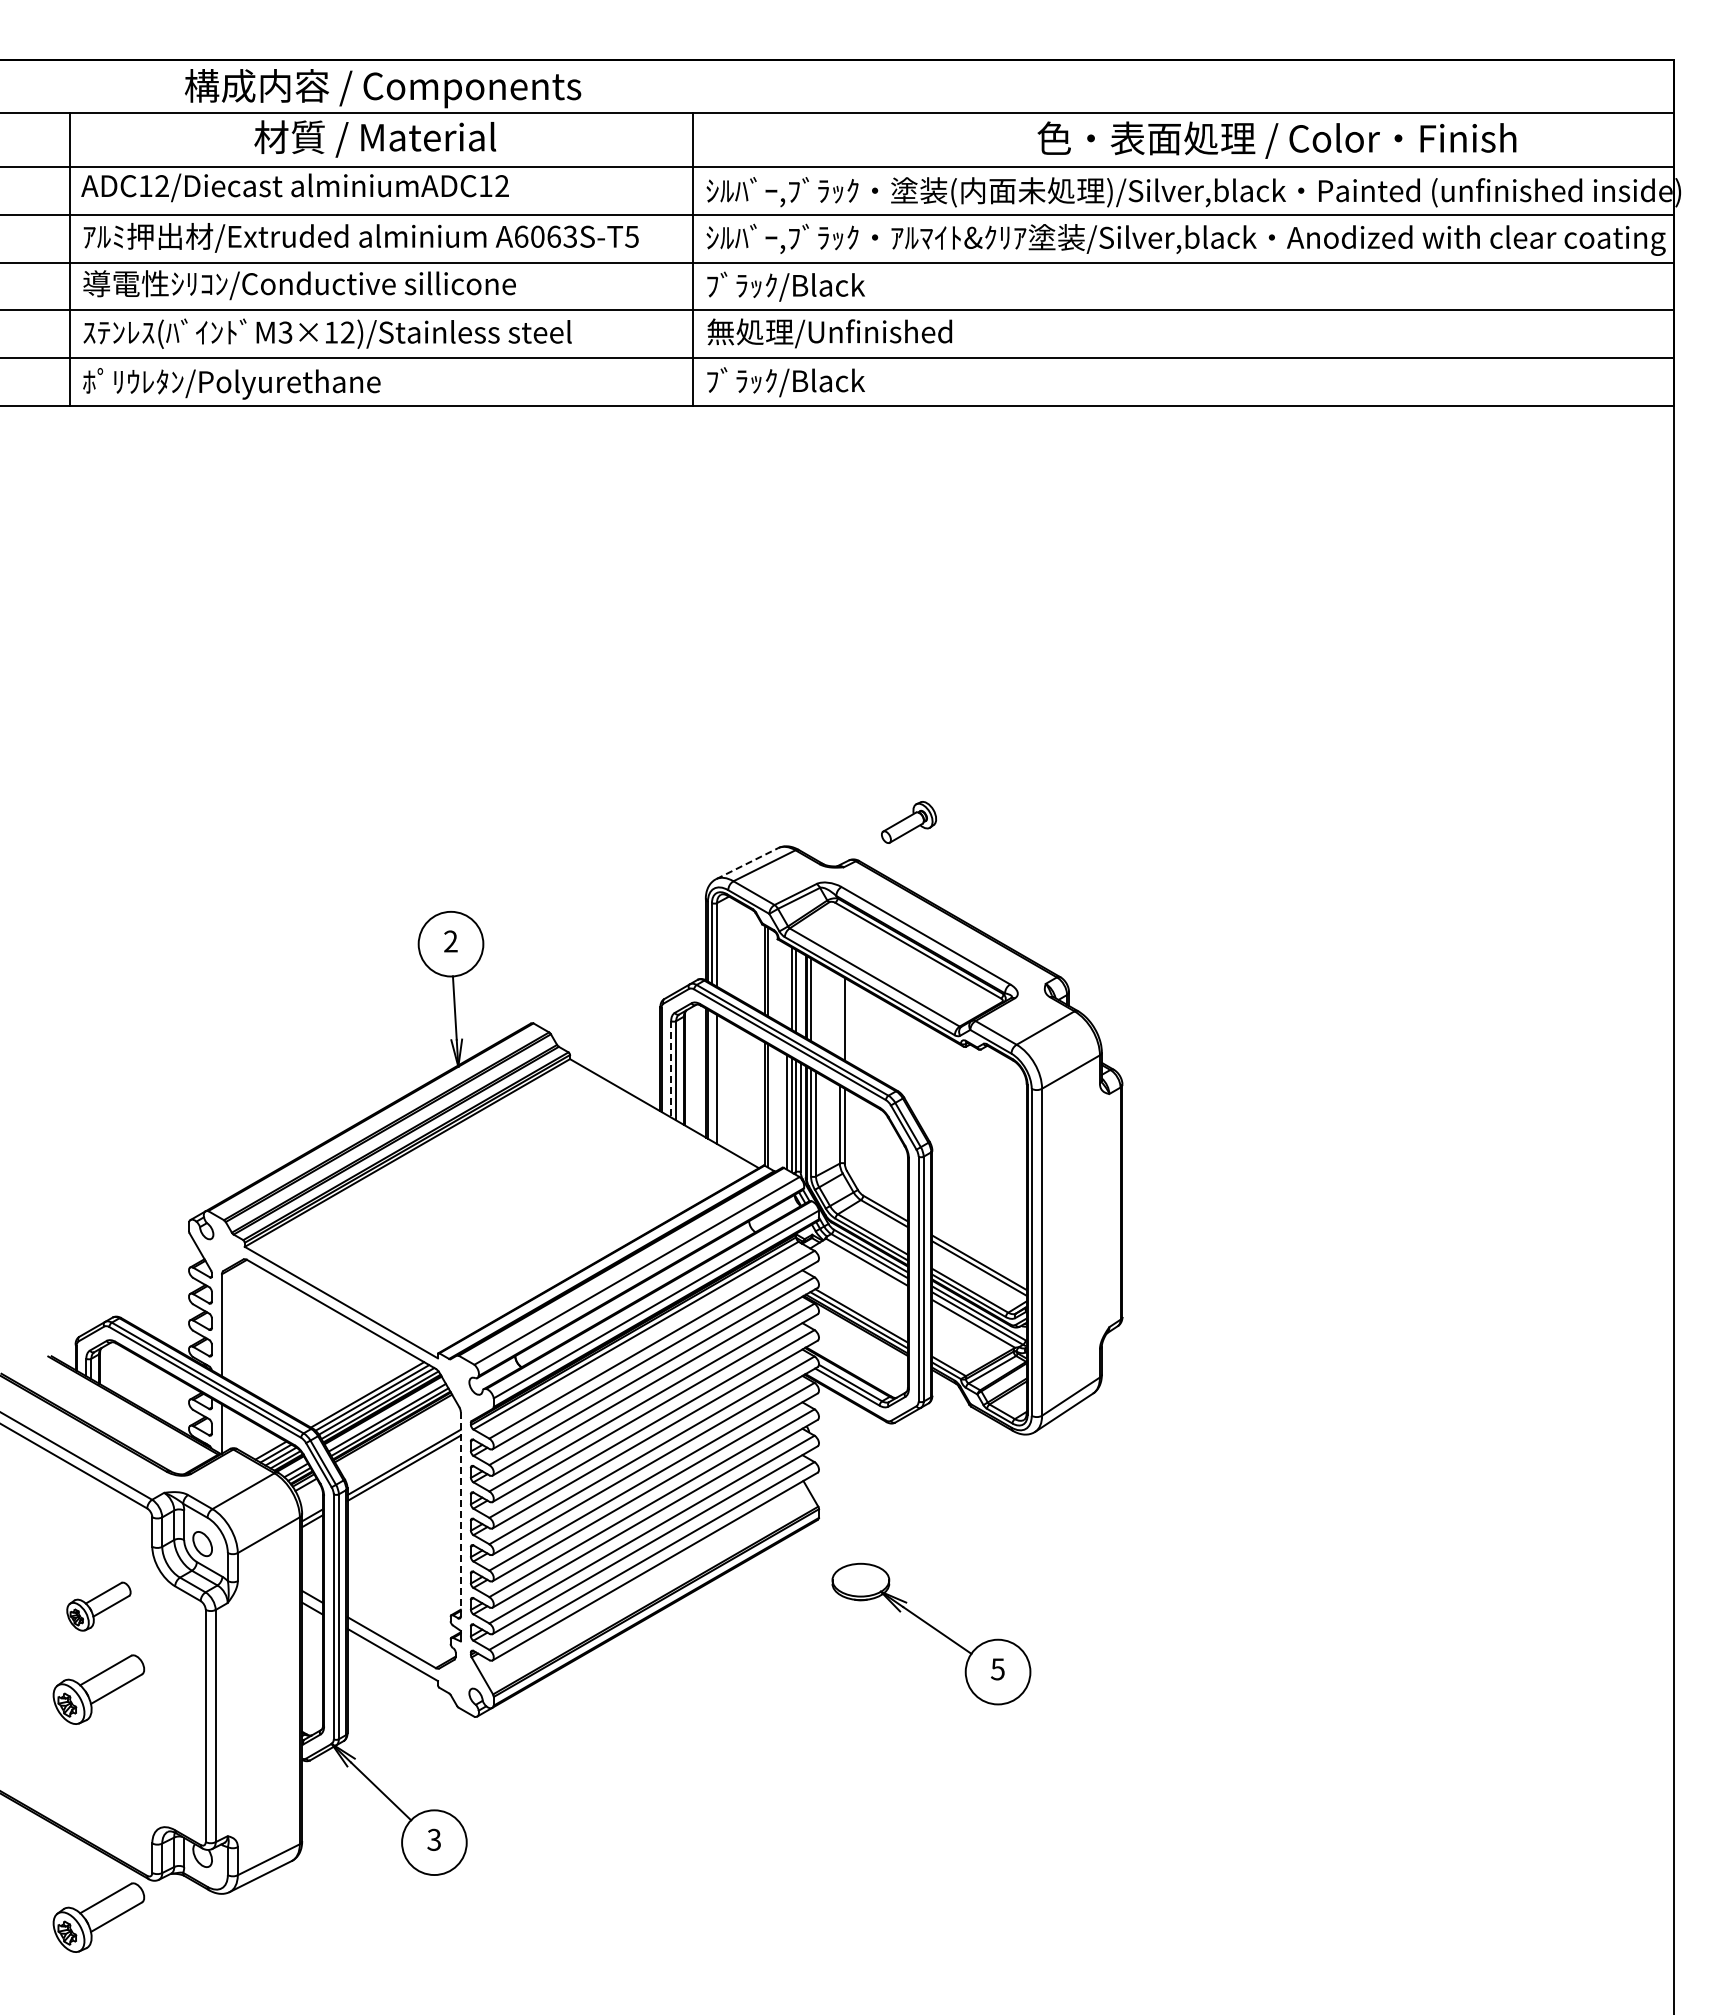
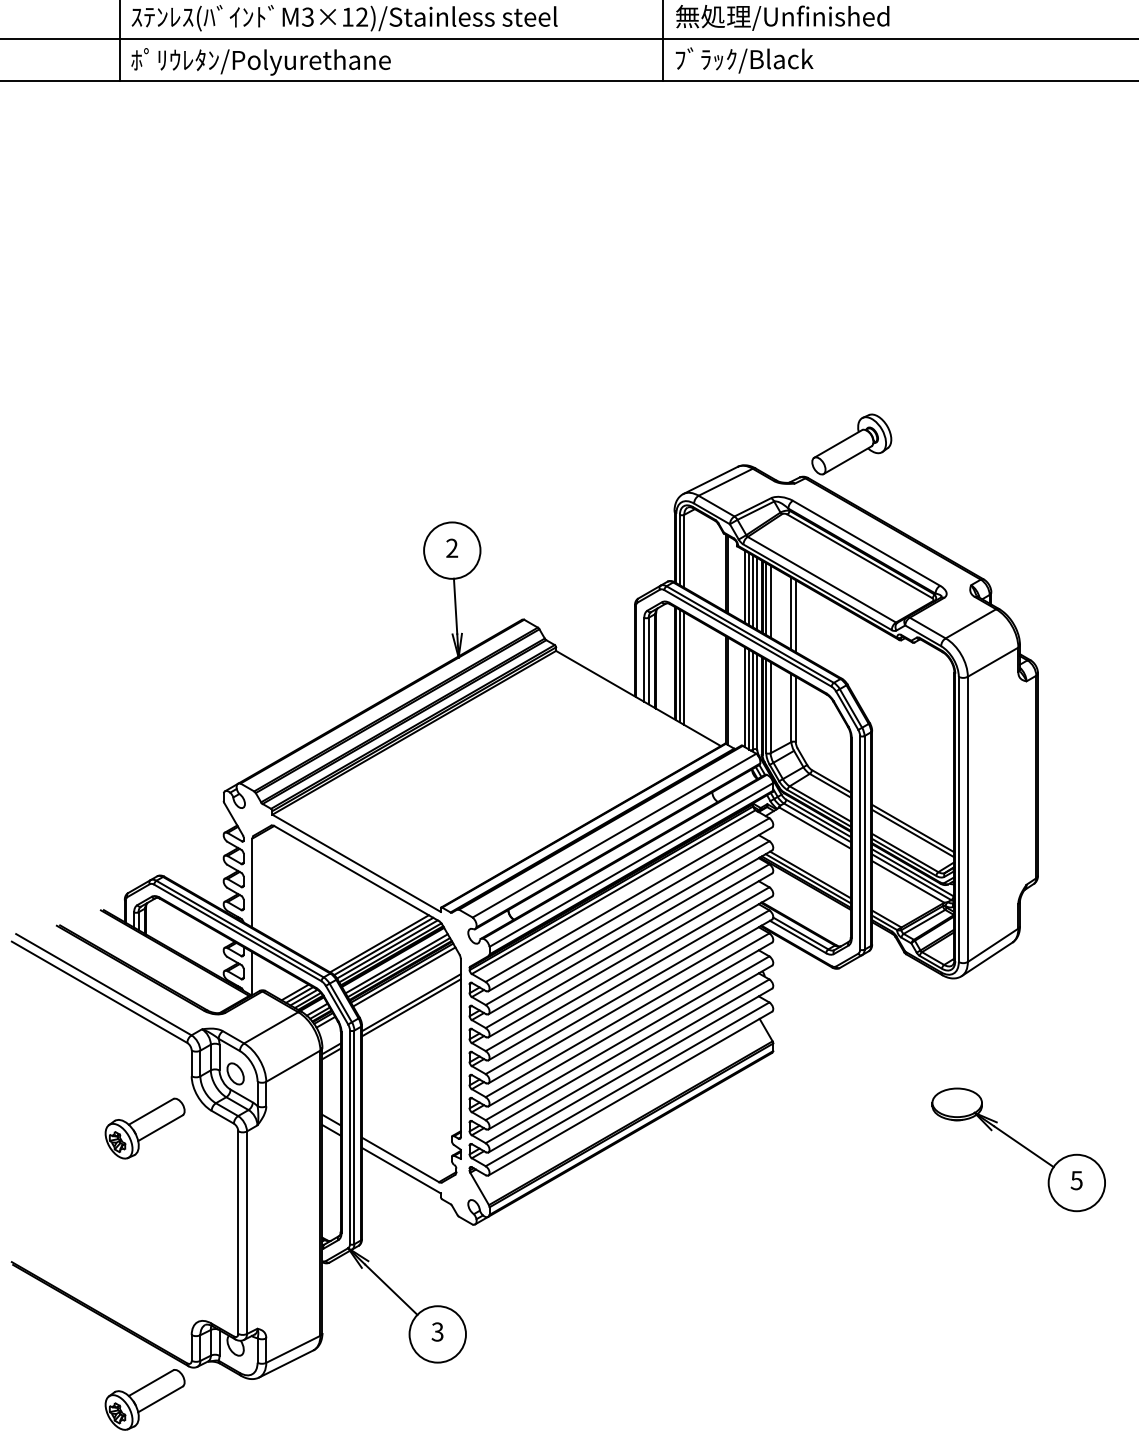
part: (908, 822) -> (851, 444), size x1.67
line: (747, 863) -> (710, 480), dashed -> solid
line: (786, 985) -> (744, 586), added
line: (800, 993) -> (757, 593), added
line: (816, 1002) -> (771, 601), added
line: (839, 1016) -> (791, 613), added
line: (671, 1069) -> (644, 659), dashed -> solid
line: (711, 1076) -> (679, 666), added
line: (395, 1432) -> (403, 976), added
line: (460, 1514) -> (460, 1048), dashed -> solid
part: (98, 1606) -> (144, 1128), size x1.43
part: (931, 1633) -> (1018, 1149), moved
part: (98, 1689) -> (144, 1200), removed

